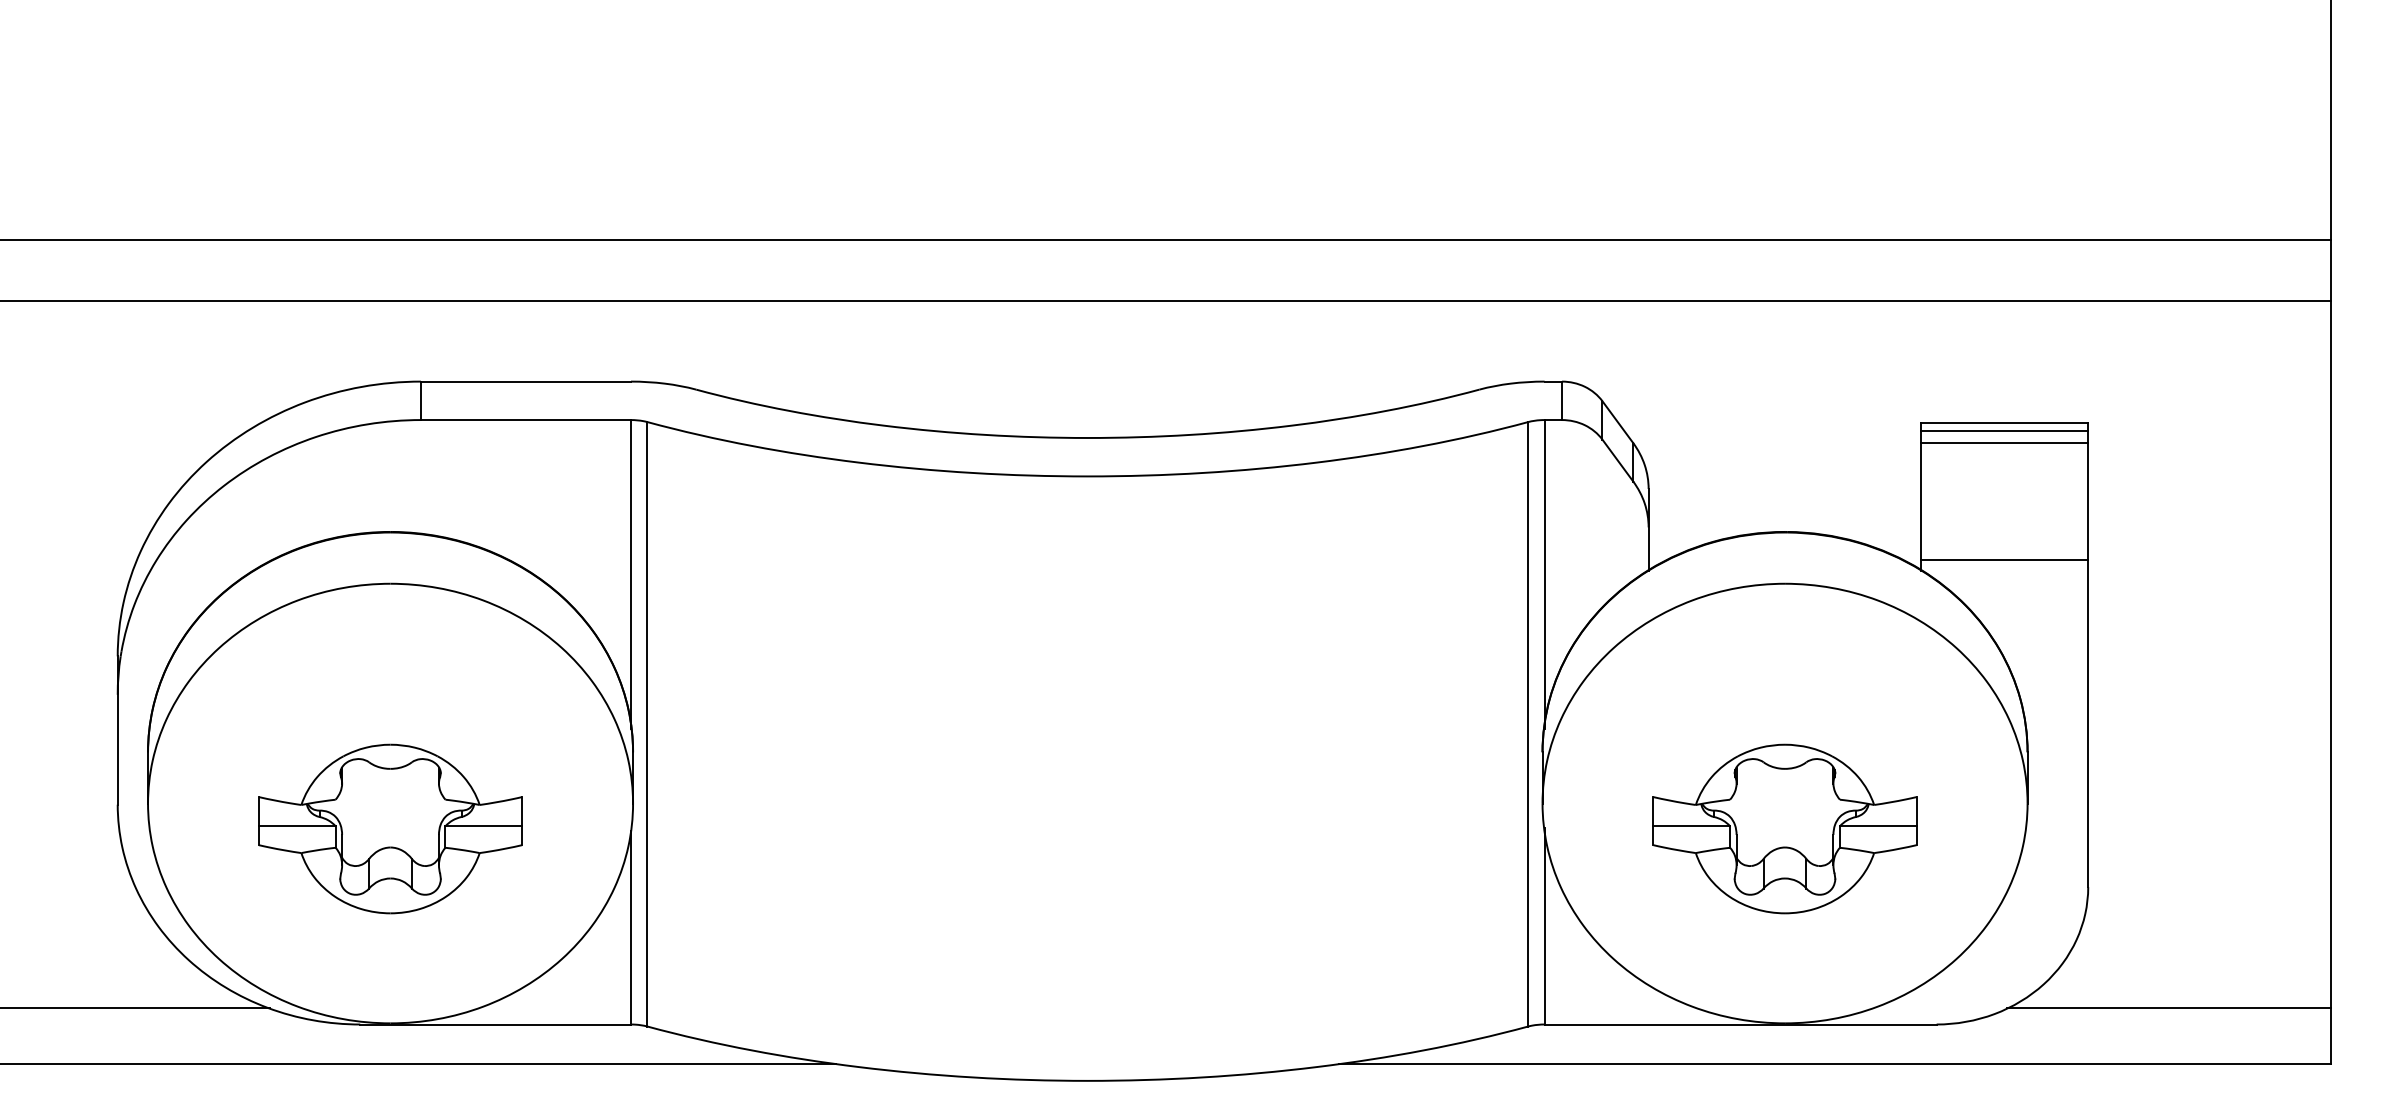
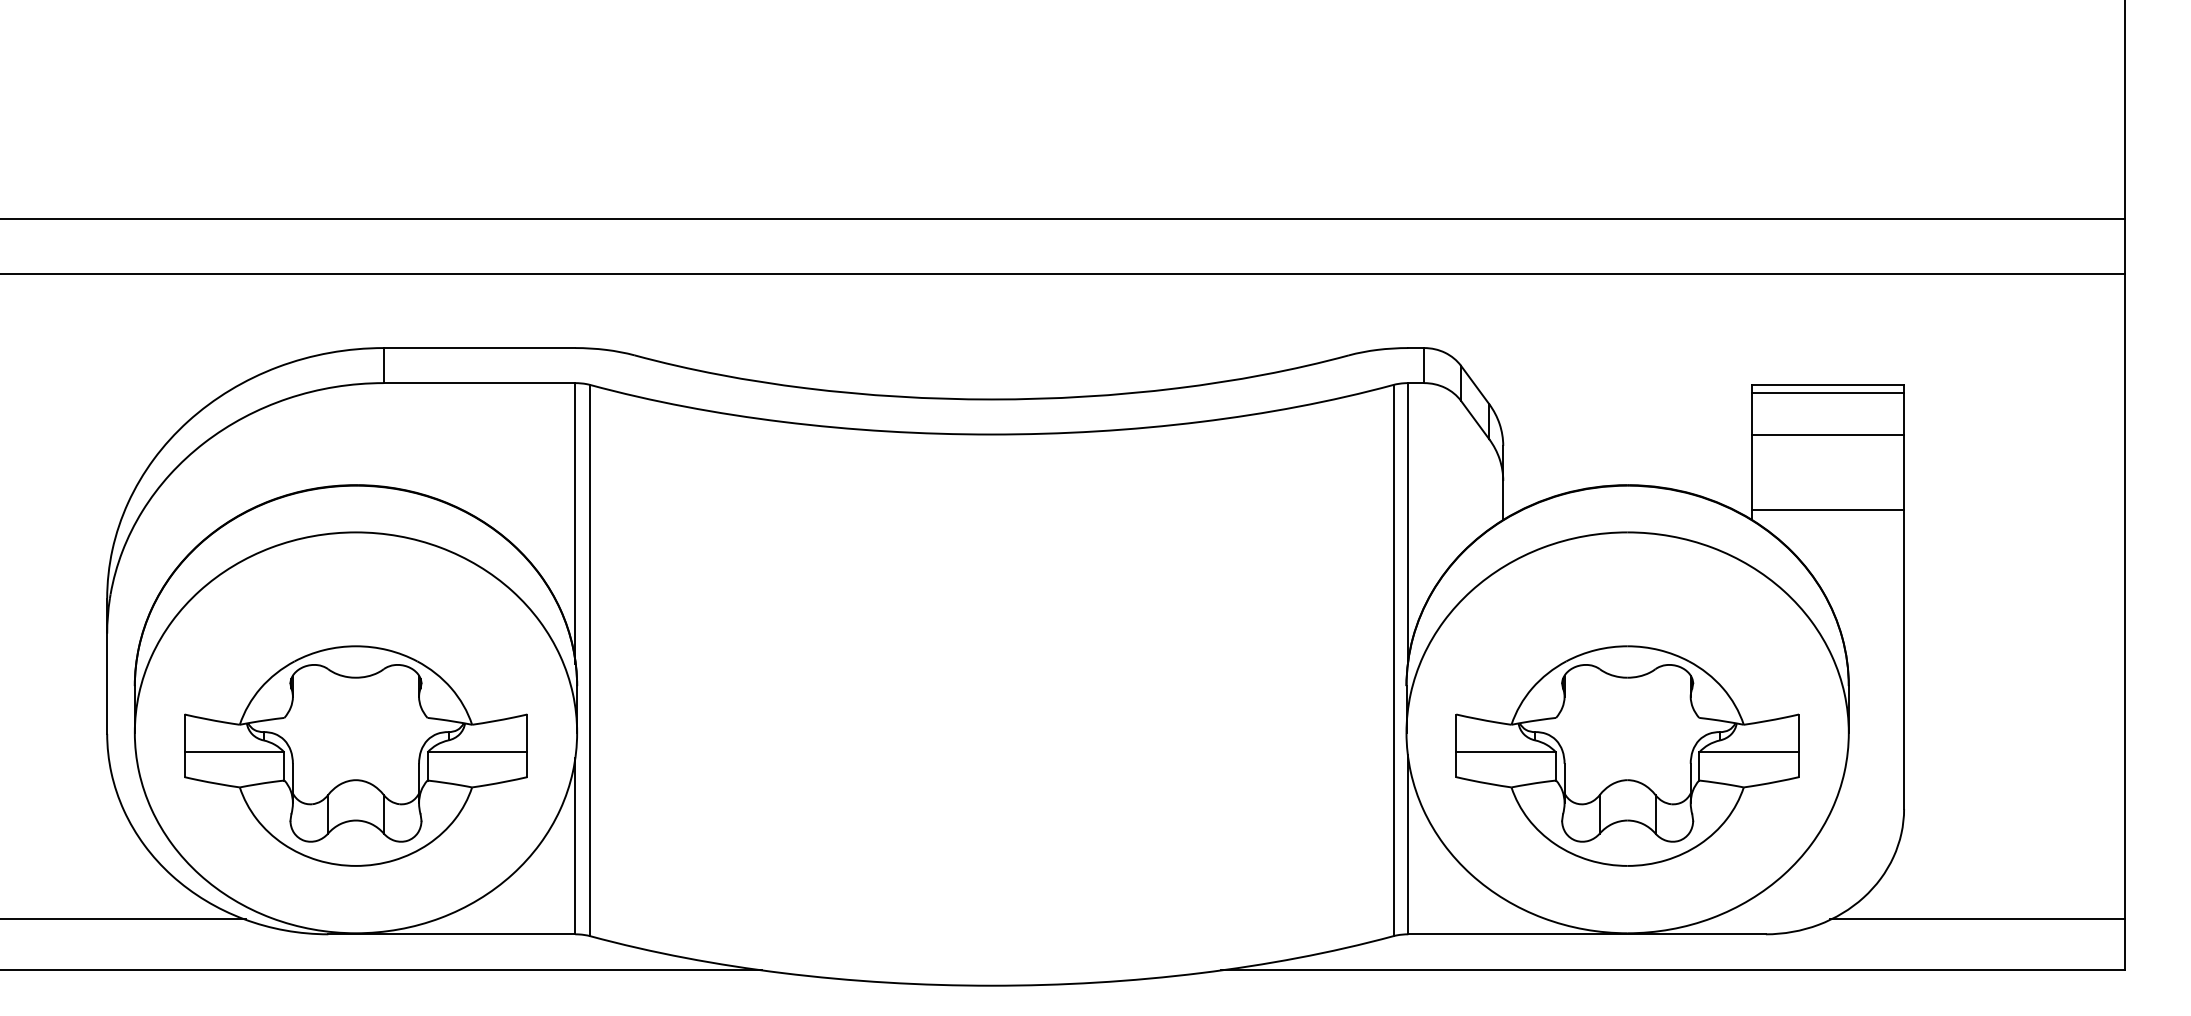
line: (2005, 443) -> (1828, 435), moved
part: (390, 828) -> (355, 755), size x1.43
part: (1784, 828) -> (1627, 755), size x1.43

